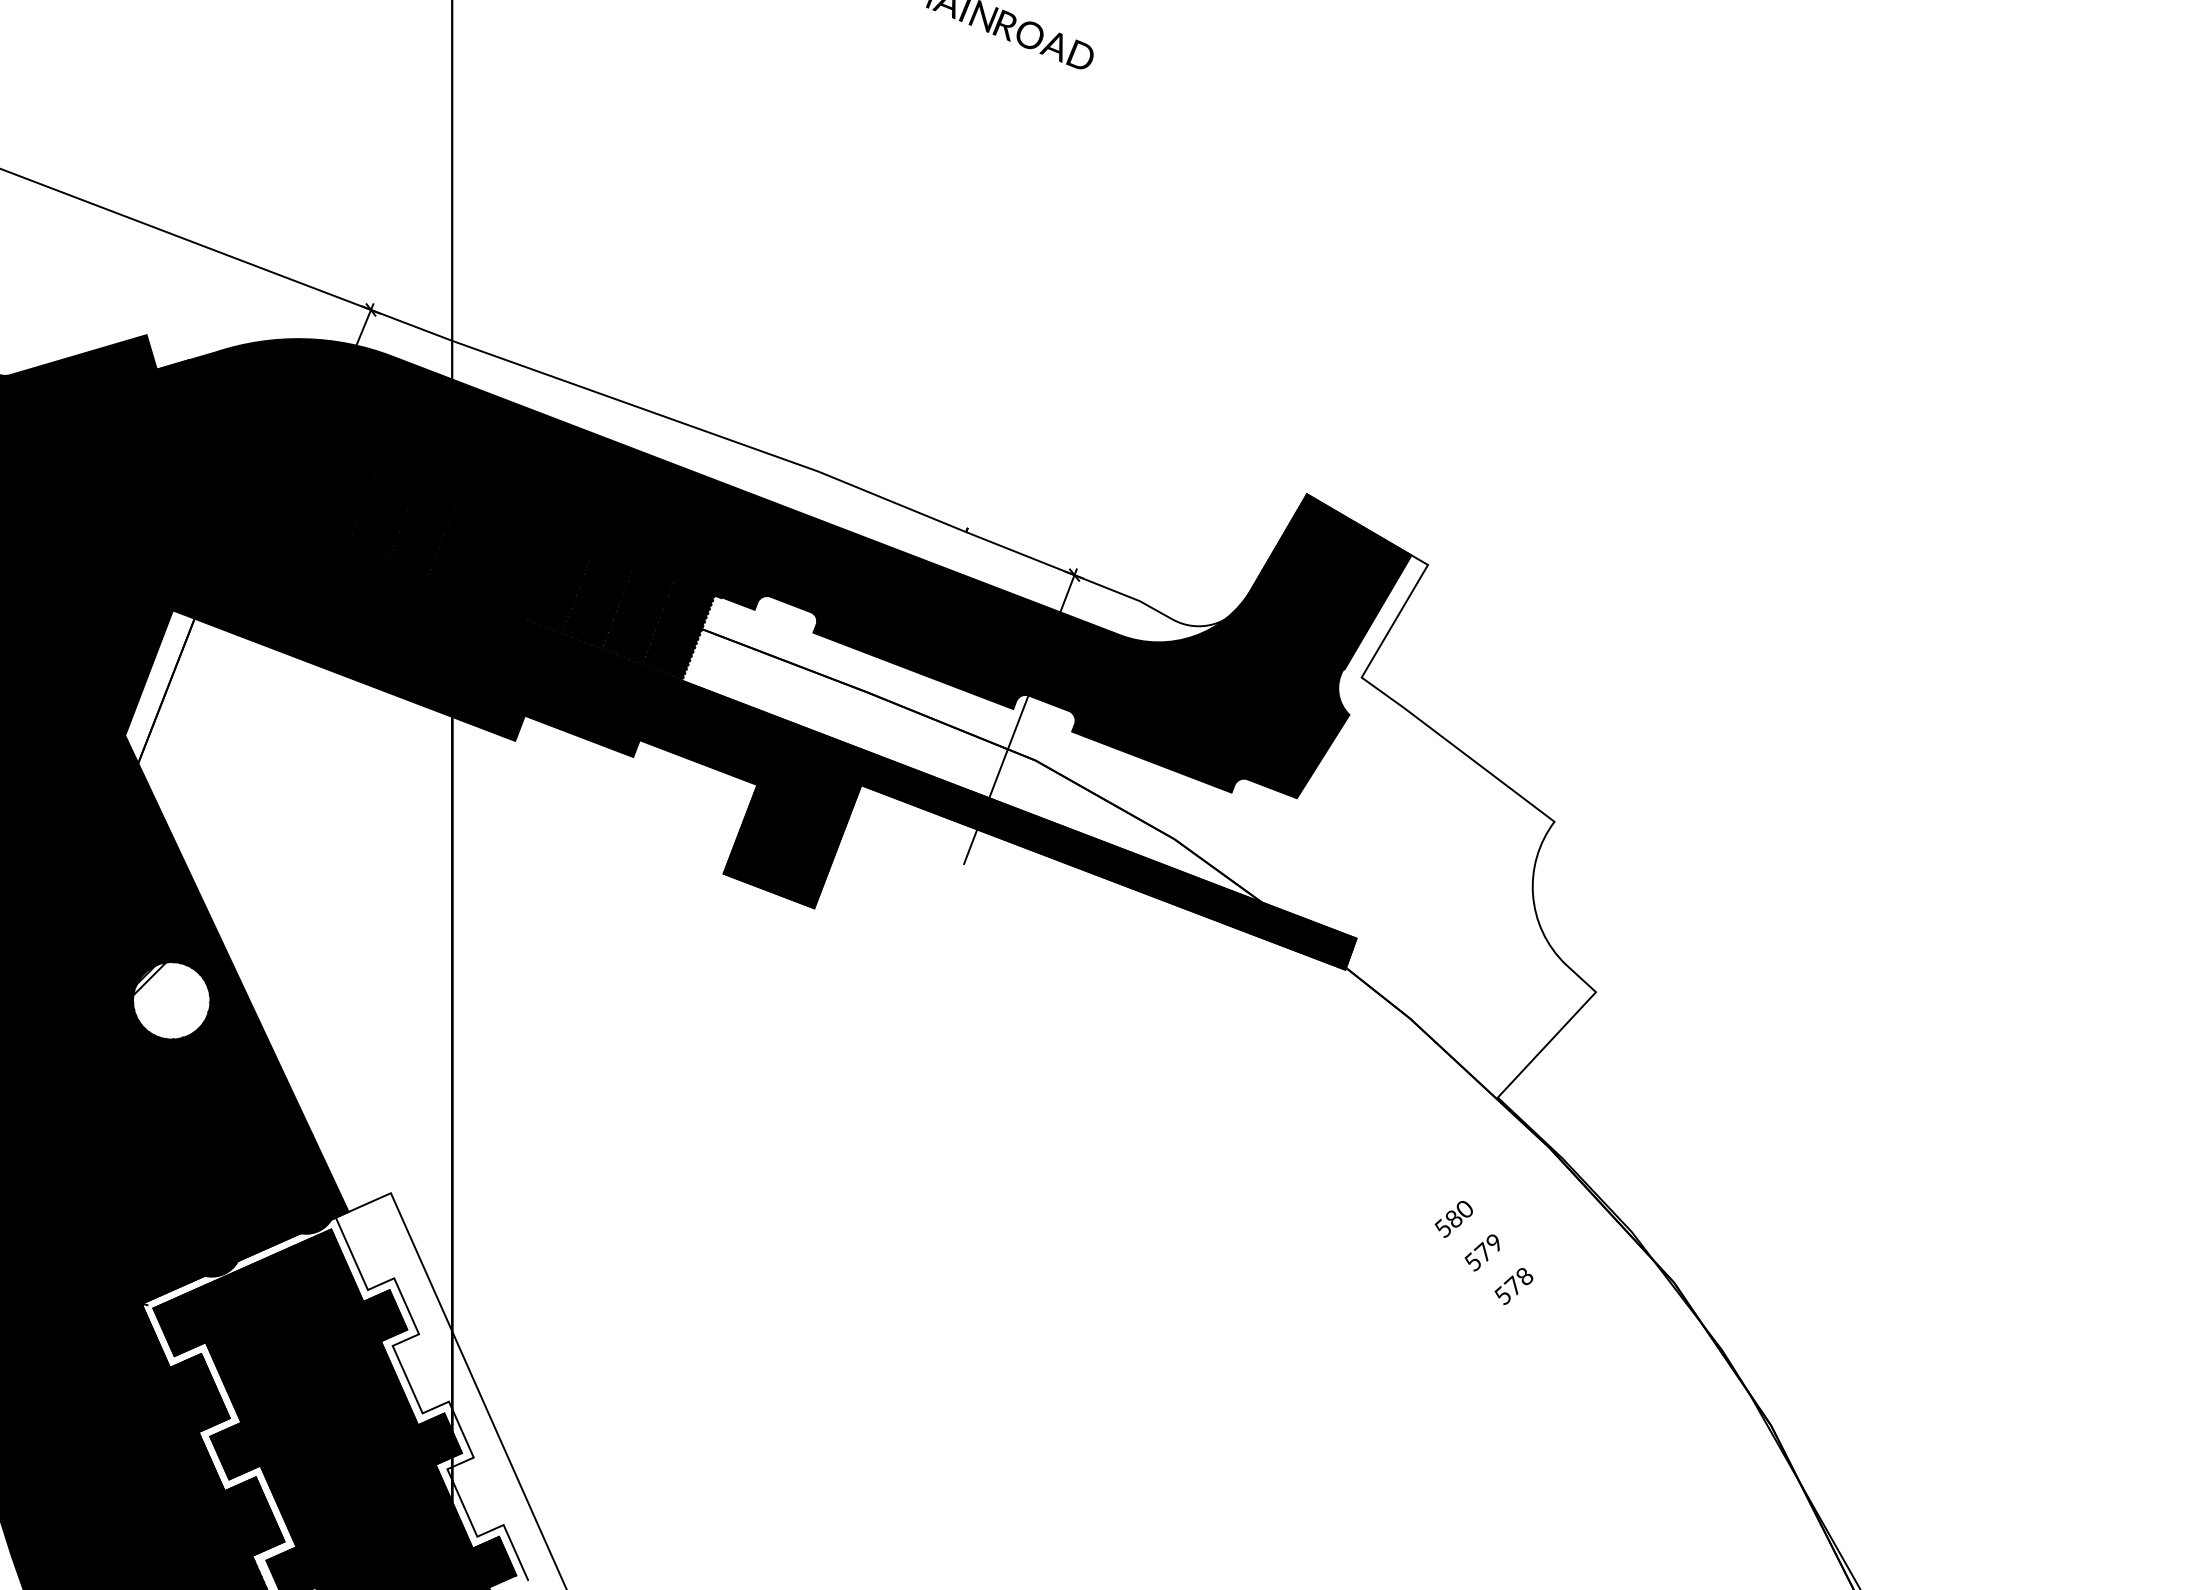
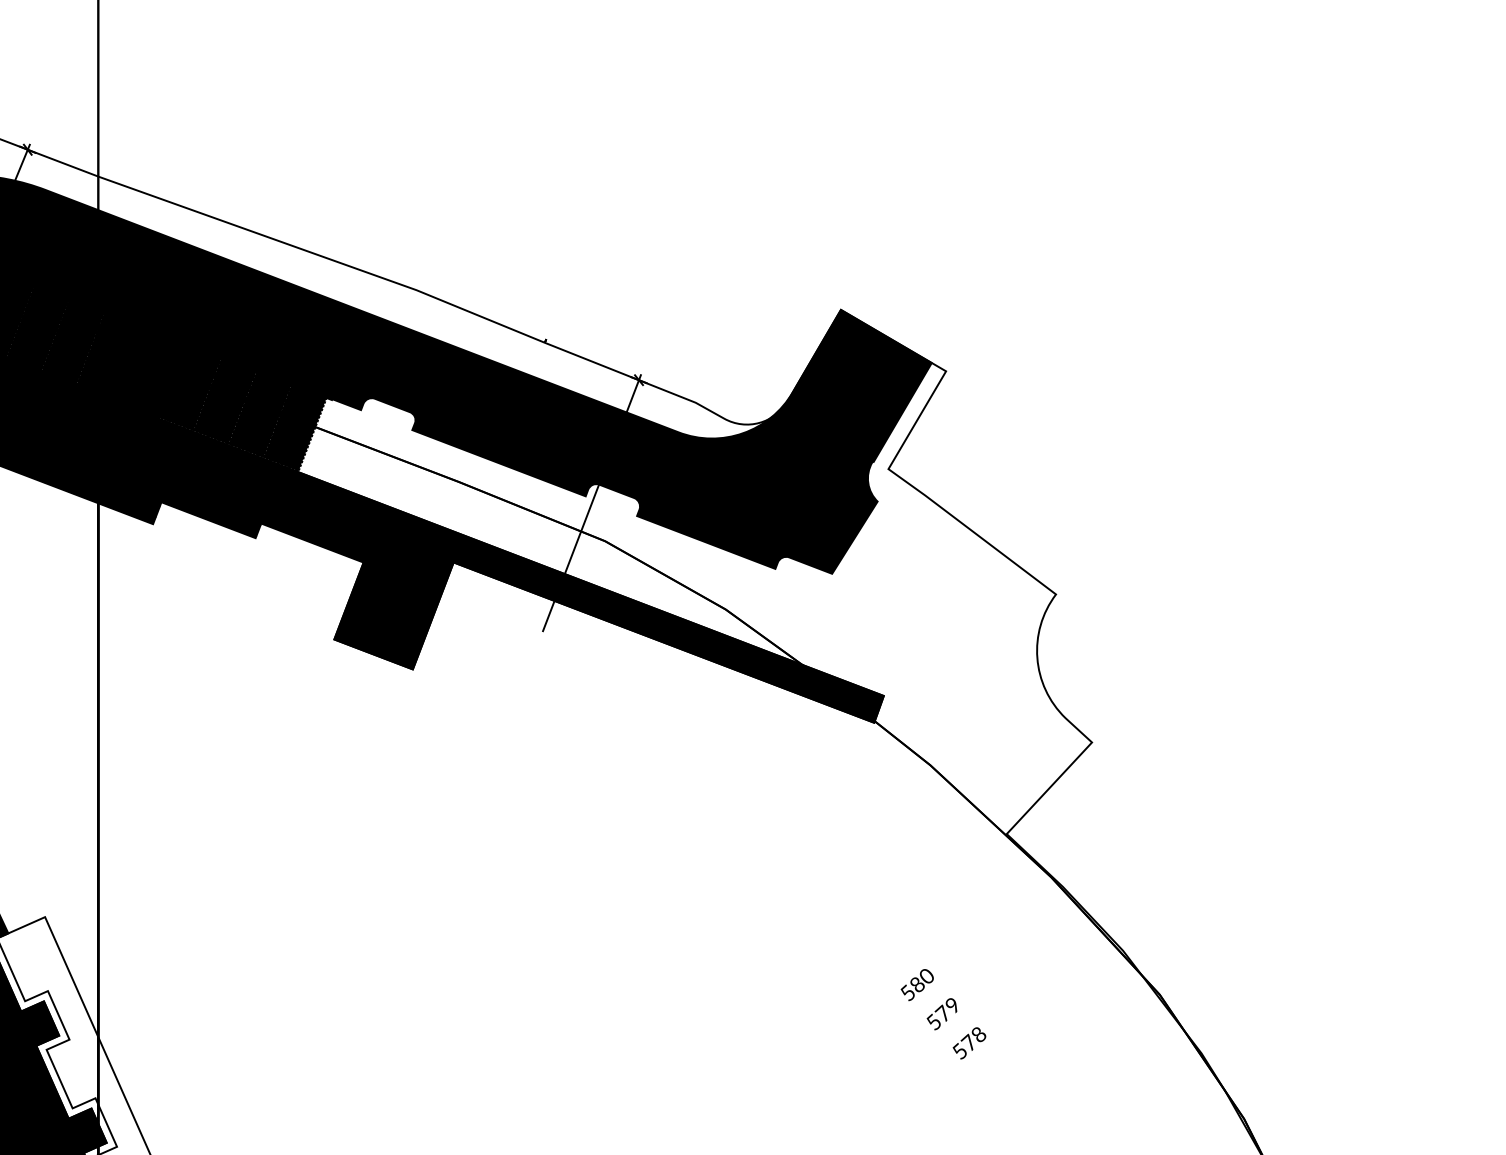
text: (1483, 1252) -> (943, 1013), moved

